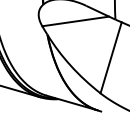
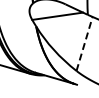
line: (111, 57) -> (84, 43), solid -> dashed

